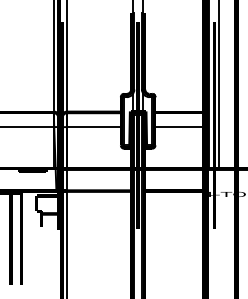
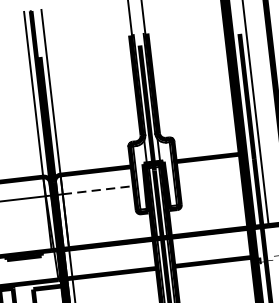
line: (94, 127) -> (98, 190), solid -> dashed
line: (179, 127) -> (210, 177), removed

